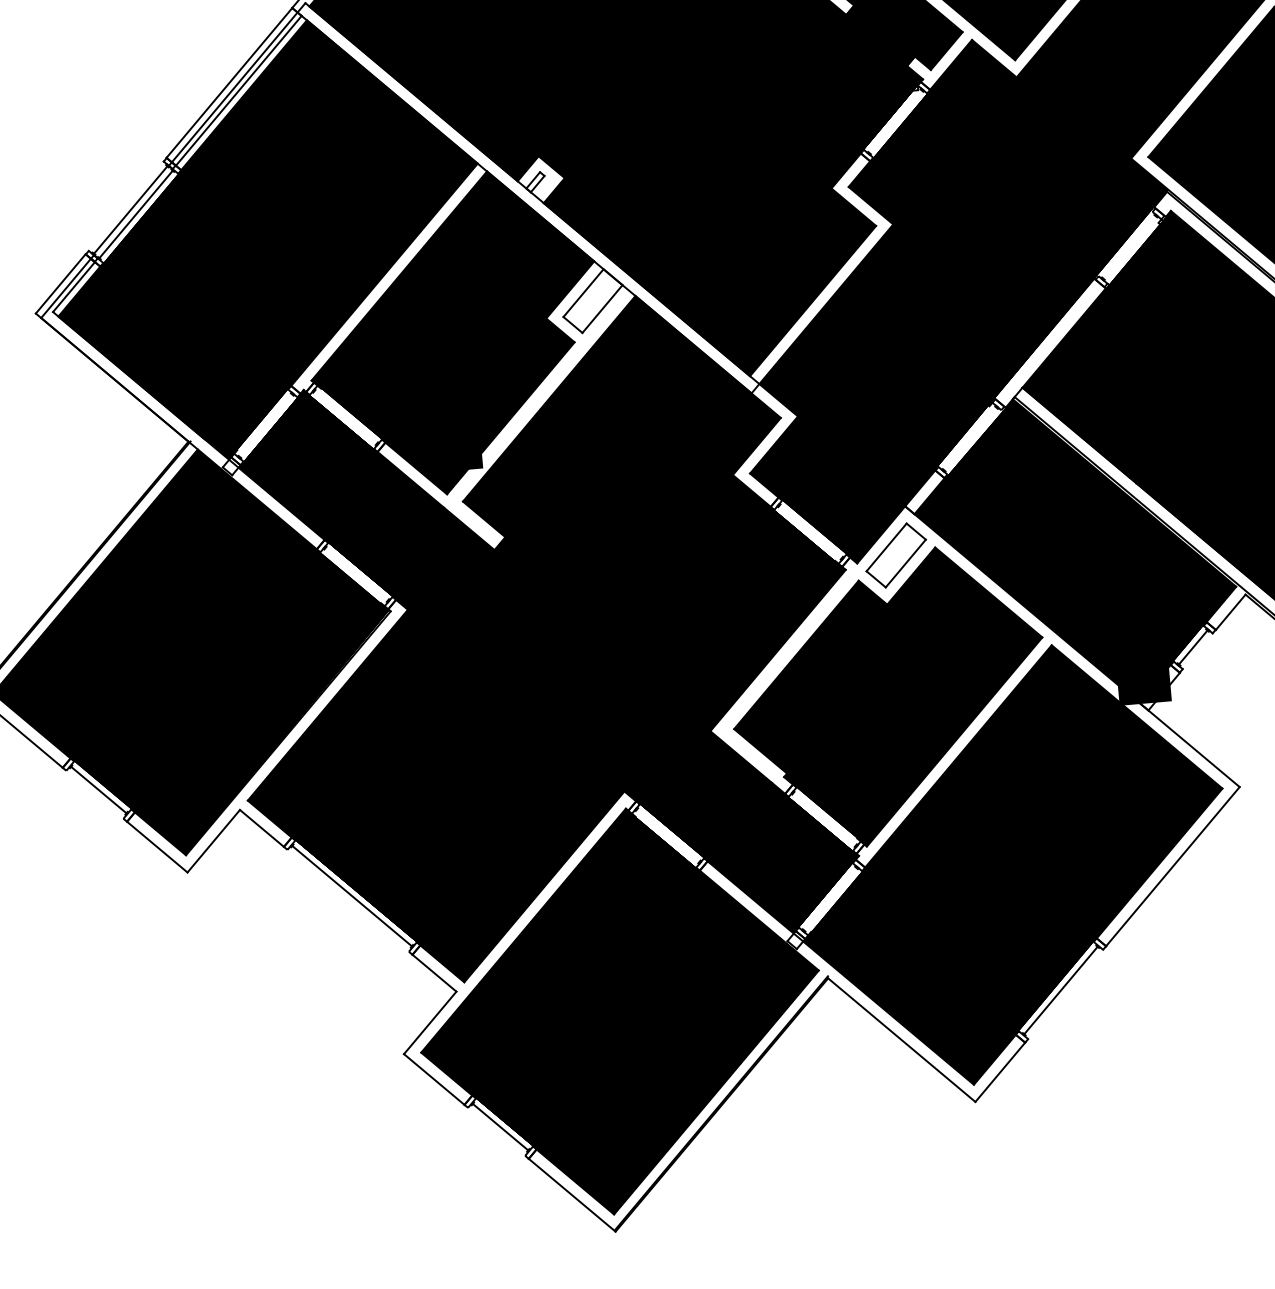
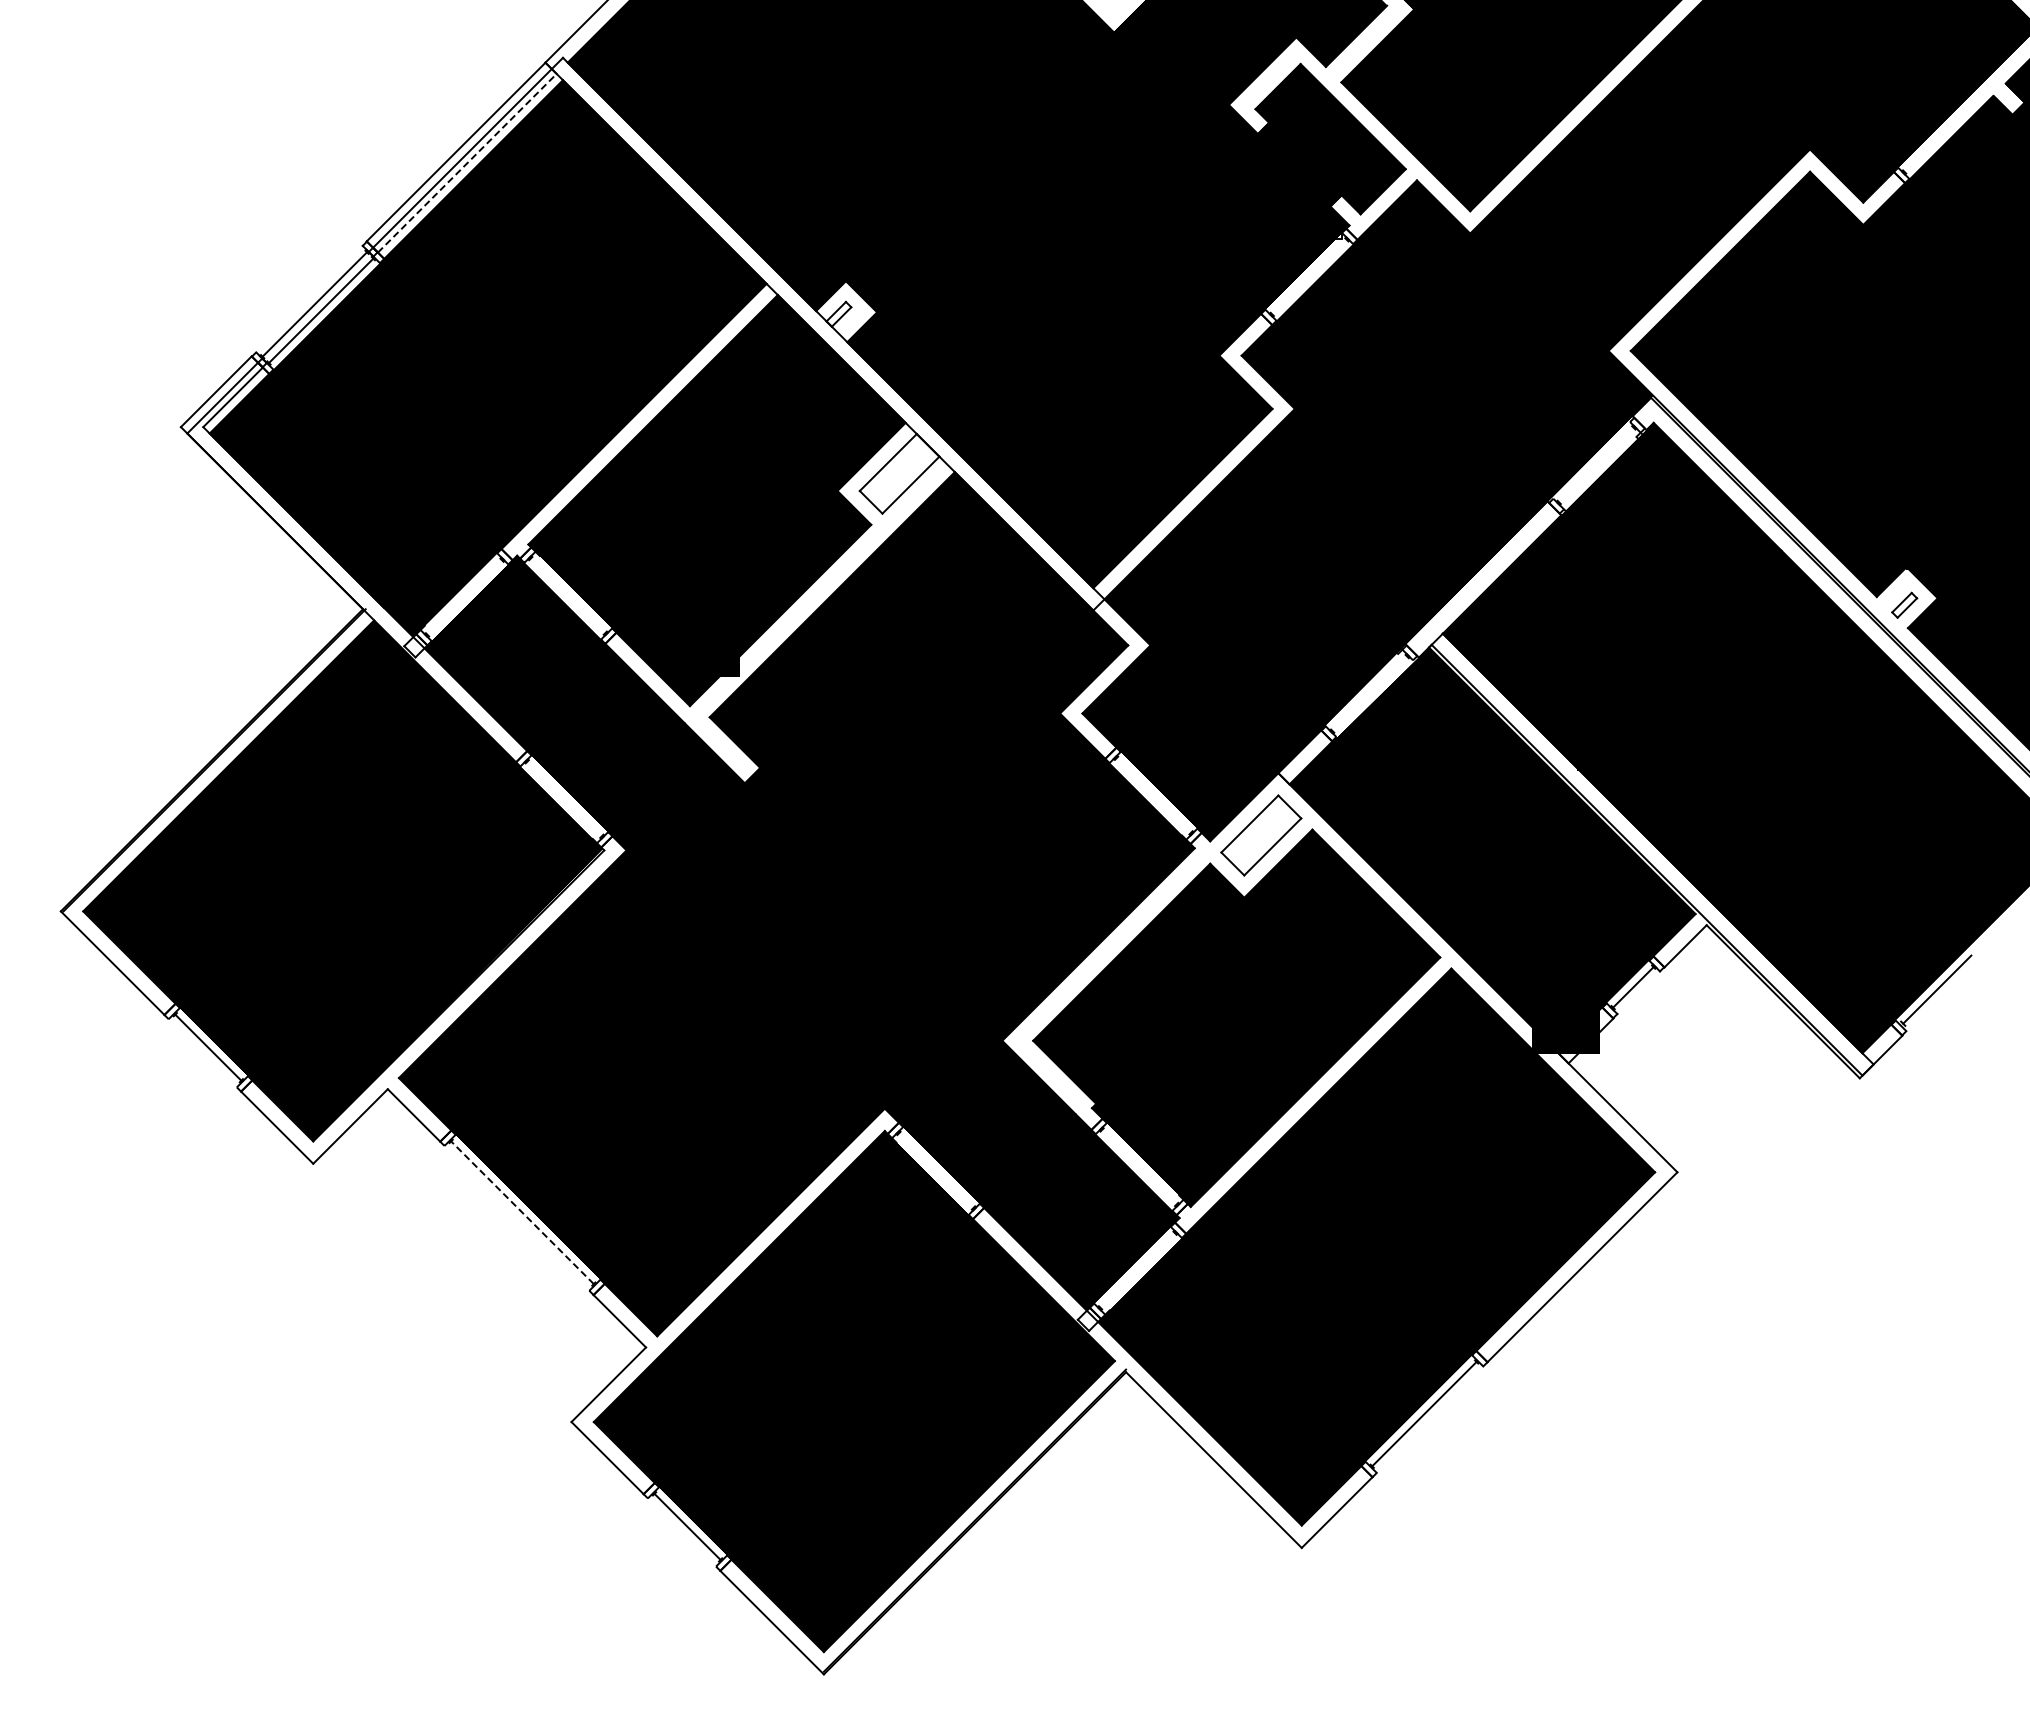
line: (238, 90) -> (467, 162), solid -> dashed
line: (352, 895) -> (522, 1212), solid -> dashed

